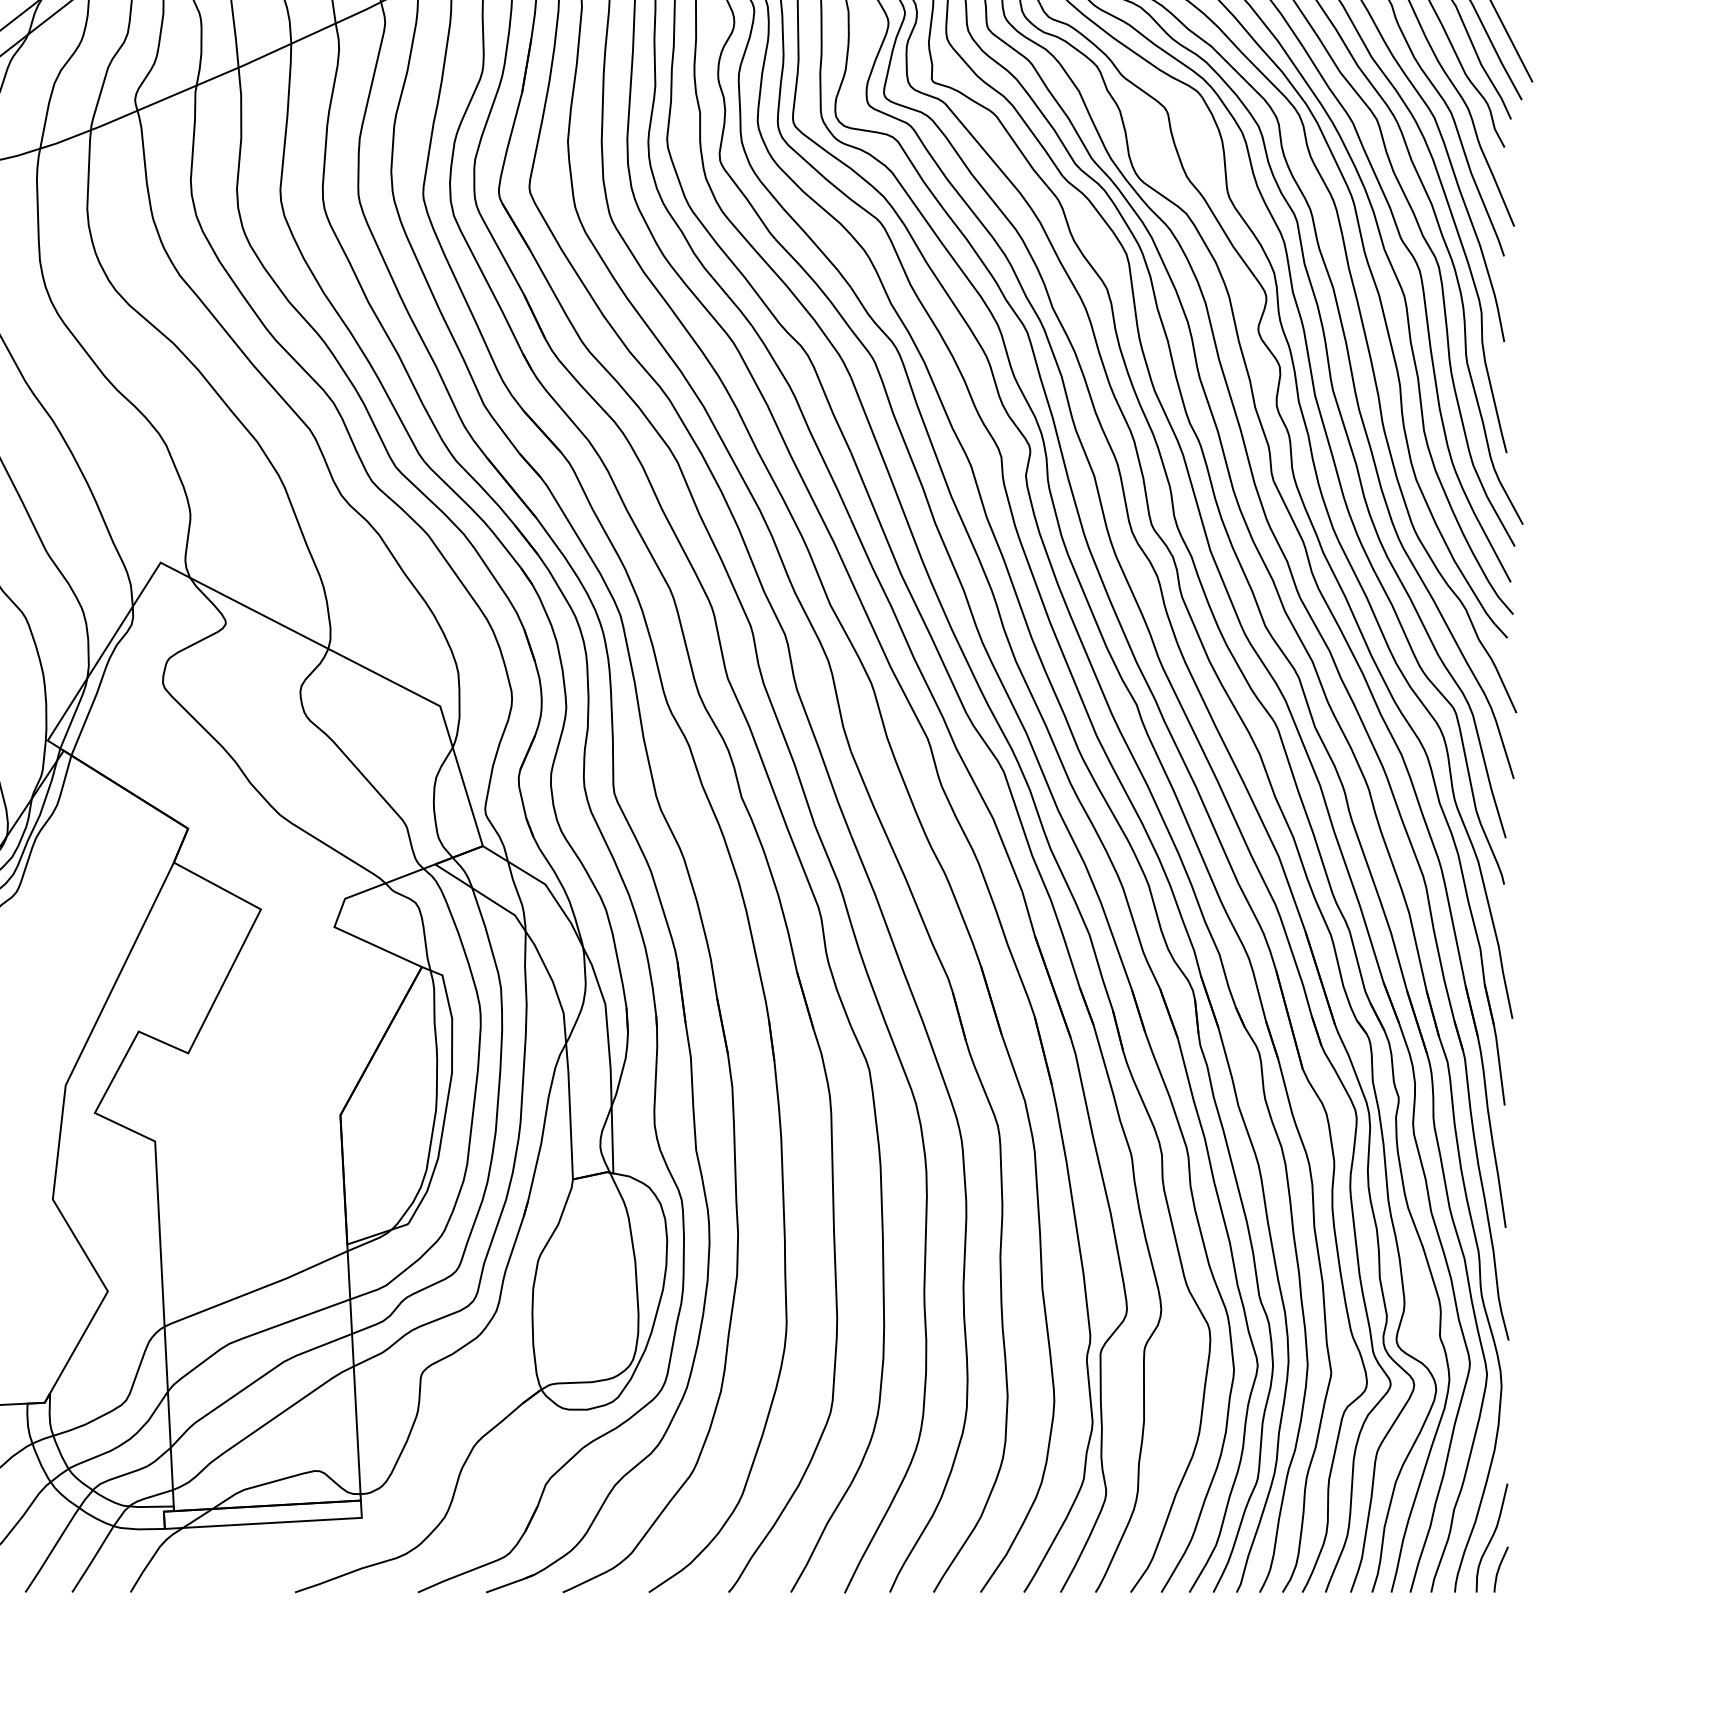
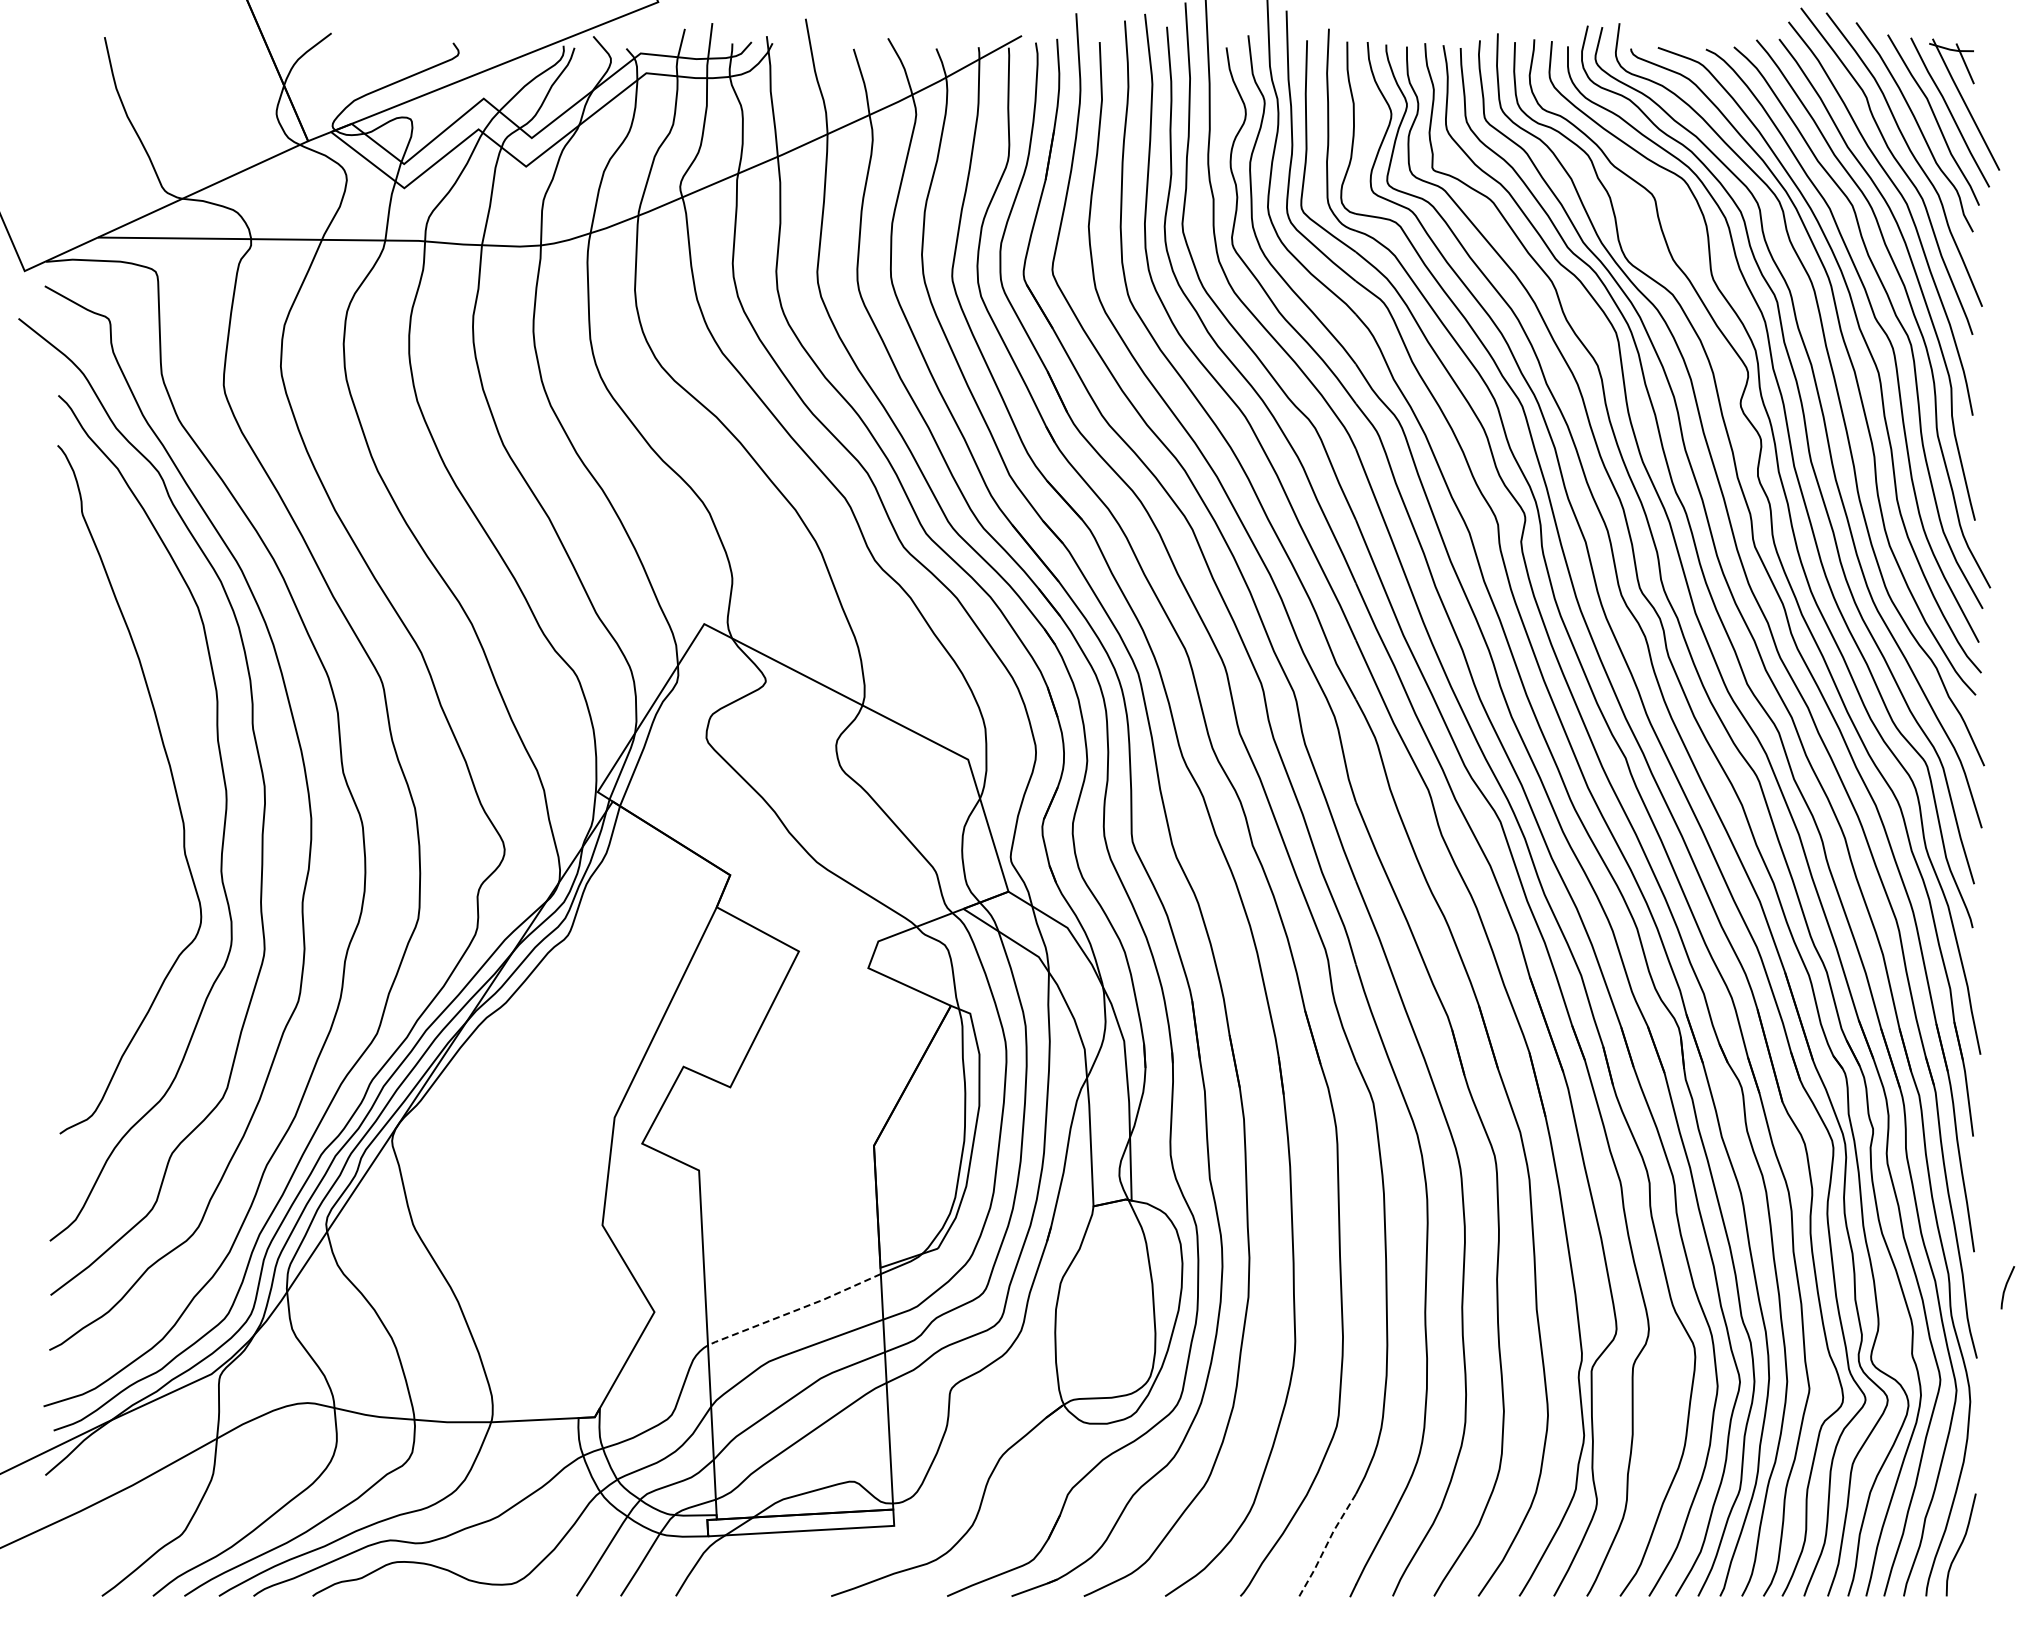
line: (257, 1289) -> (795, 1310), solid -> dashed
line: (819, 1538) -> (1326, 1545), solid -> dashed
line: (1499, 1569) -> (2006, 1287), moved

